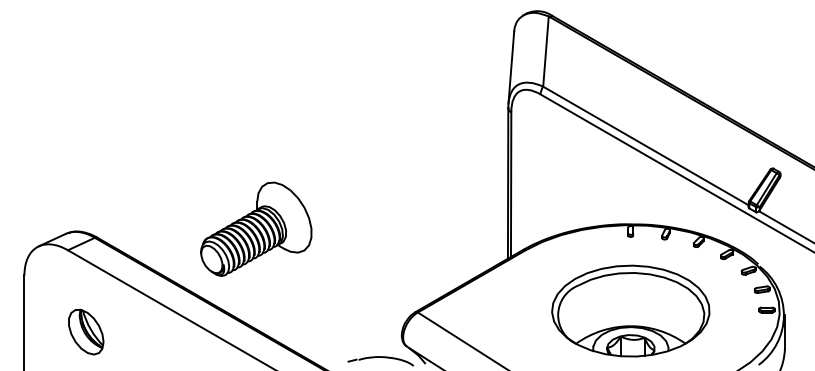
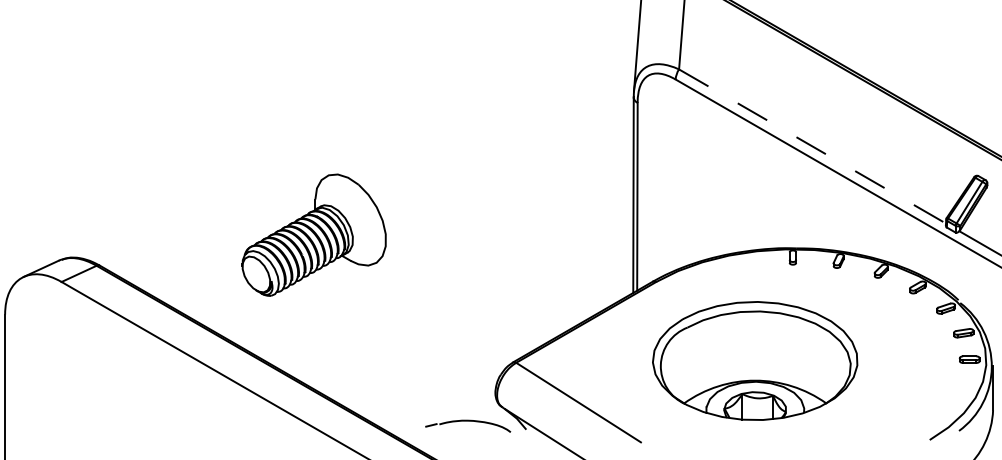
line: (645, 145) -> (811, 145), solid -> dashed
part: (256, 228) -> (314, 234), moved
part: (630, 310) -> (754, 360), moved
part: (86, 331) -> (85, 387), removed

